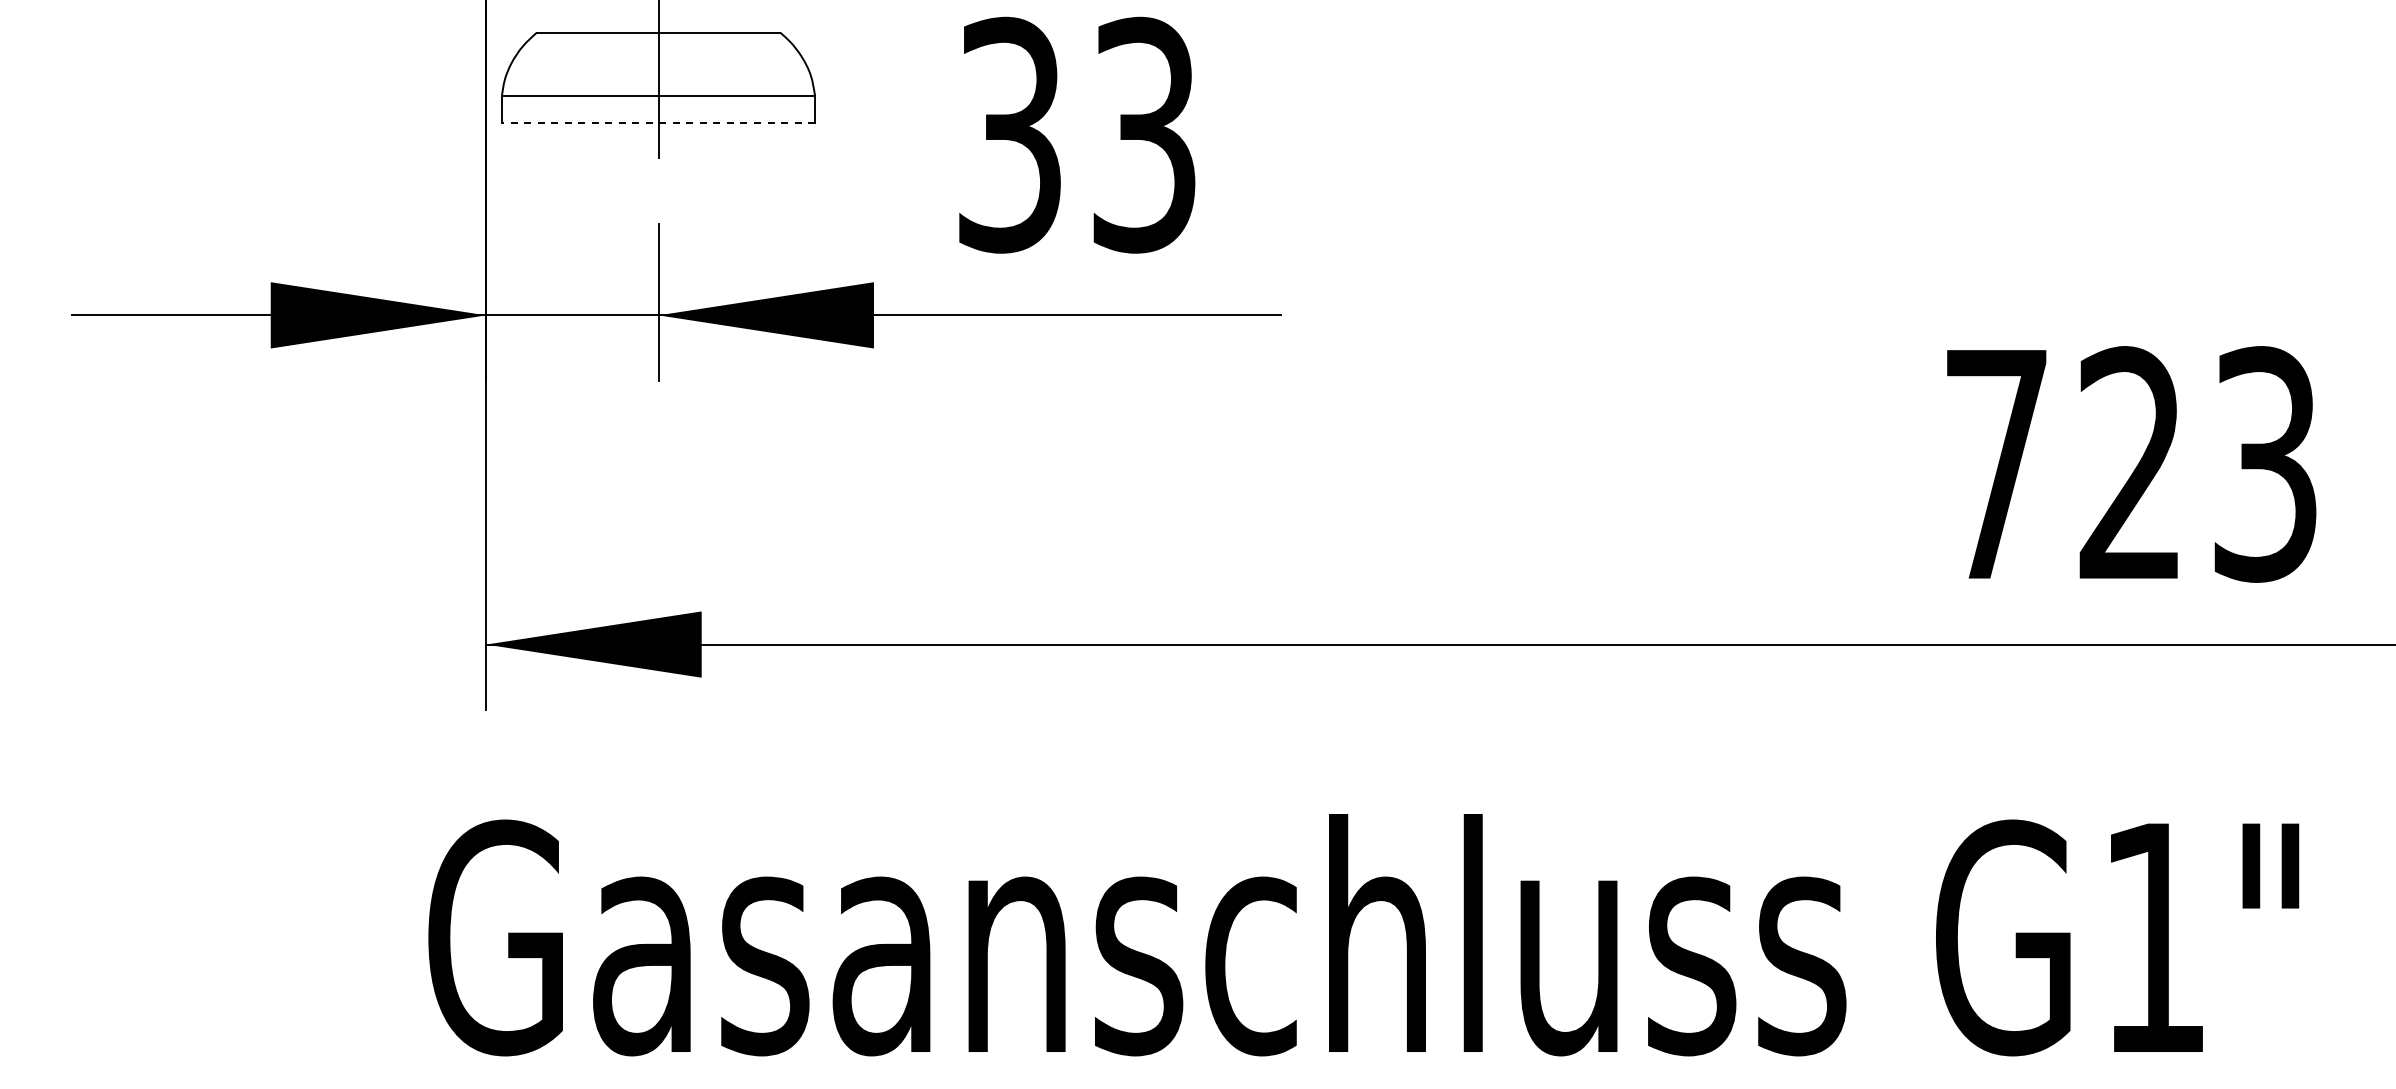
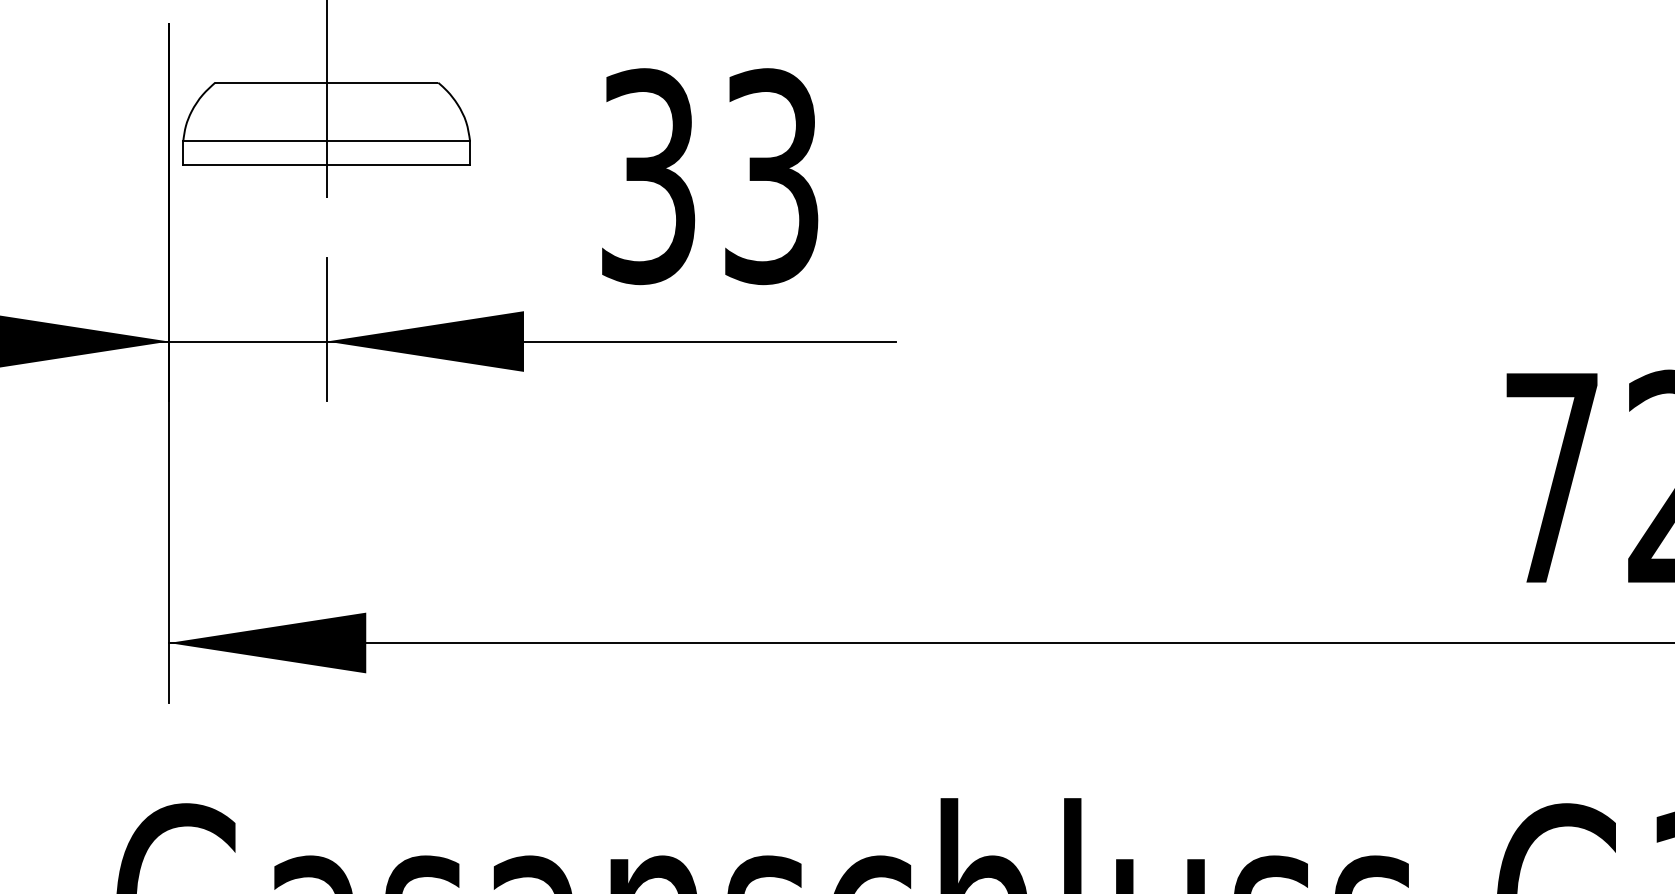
line: (658, 122) -> (326, 164), dashed -> solid

